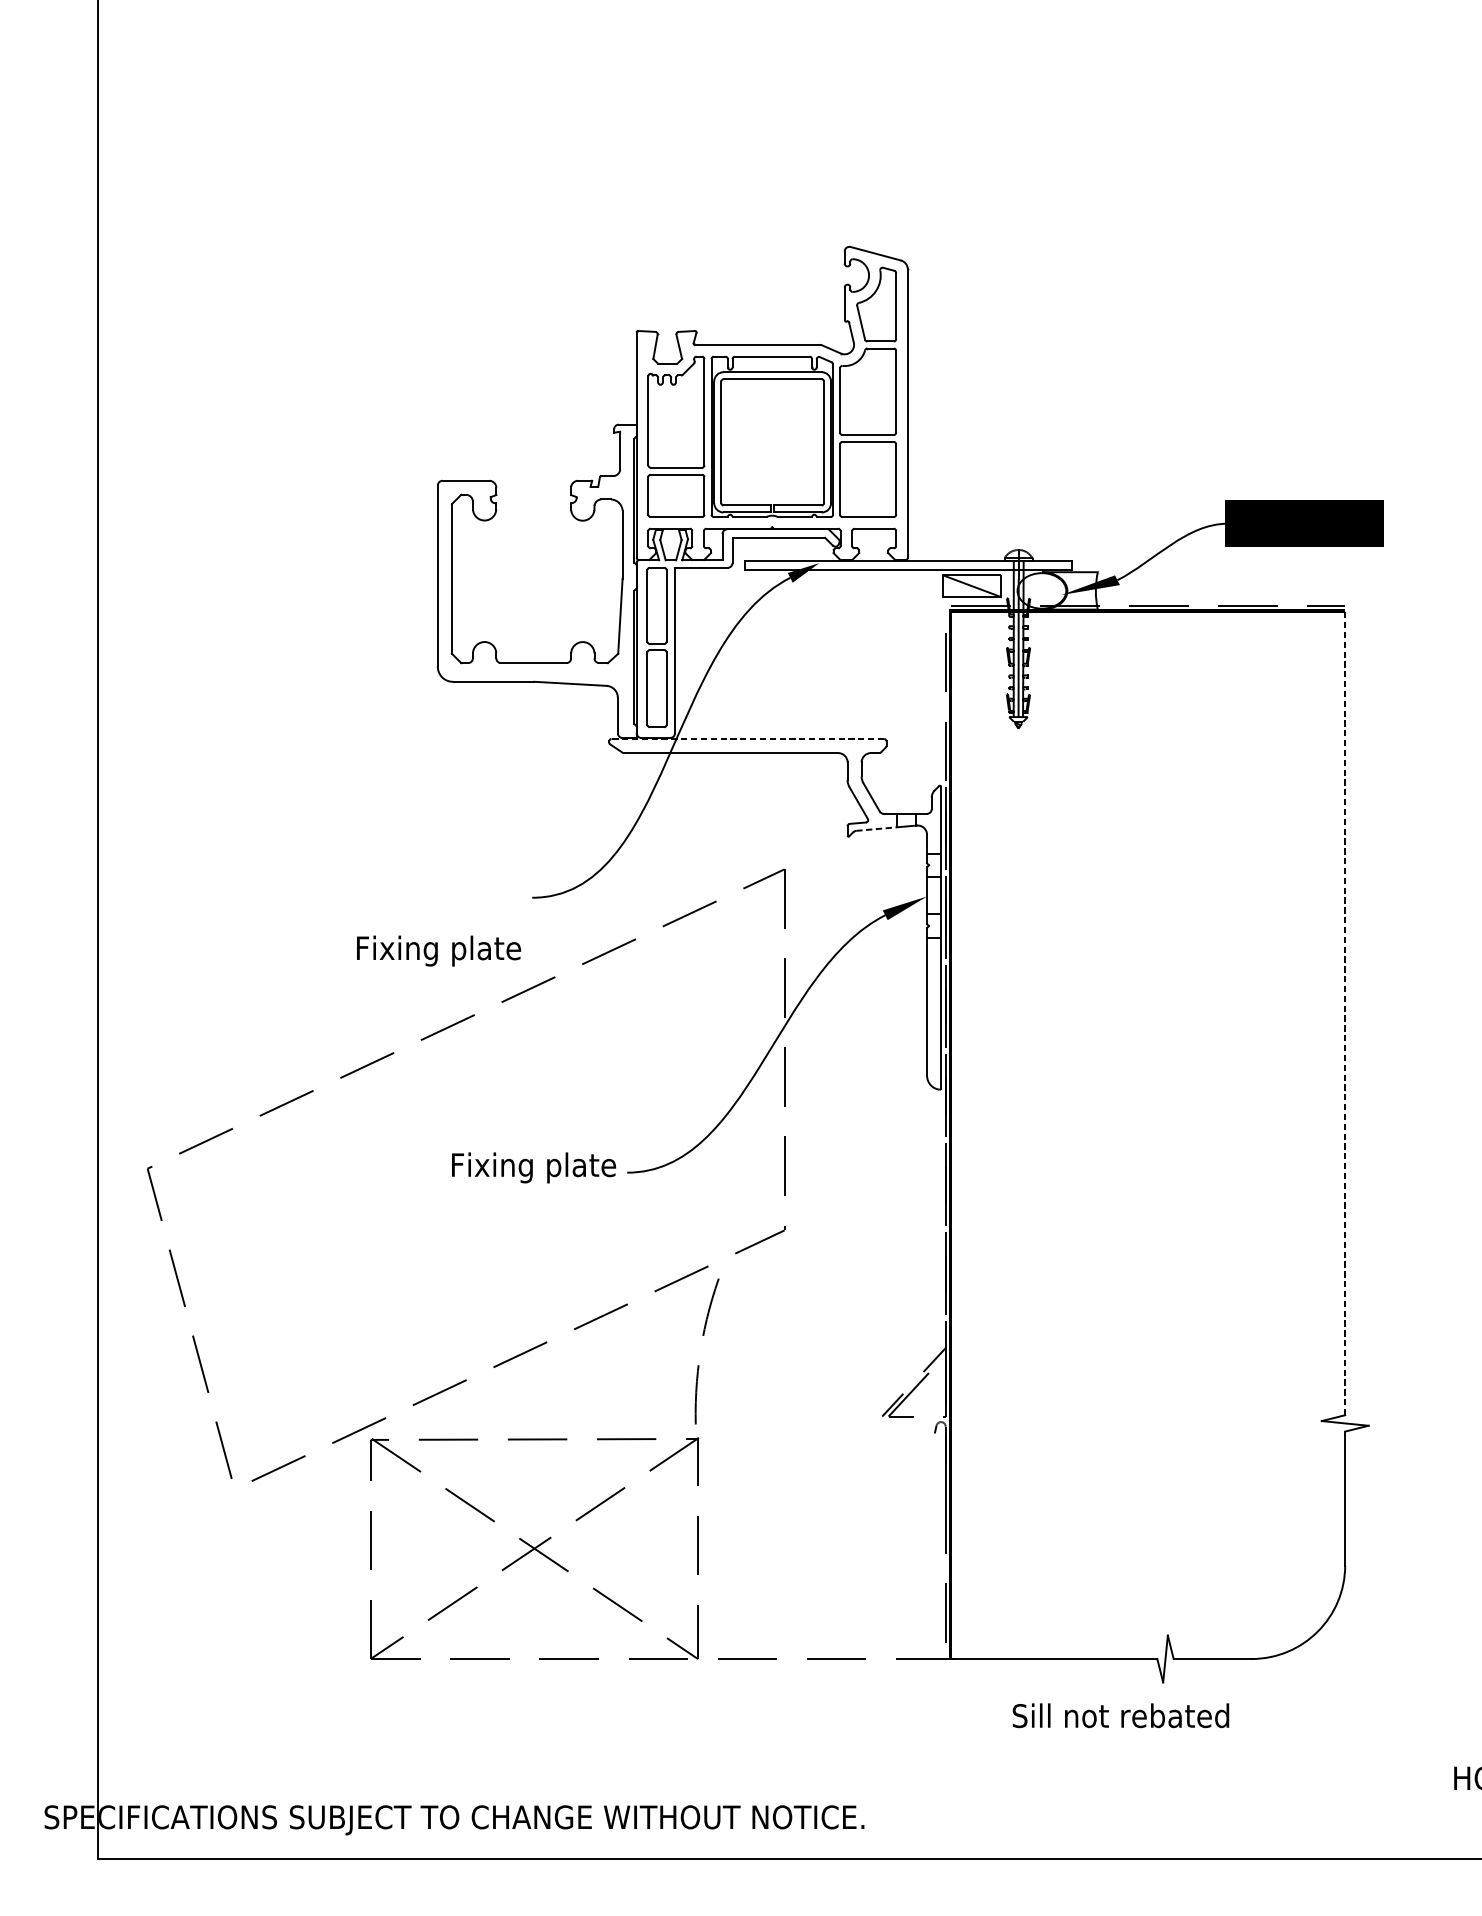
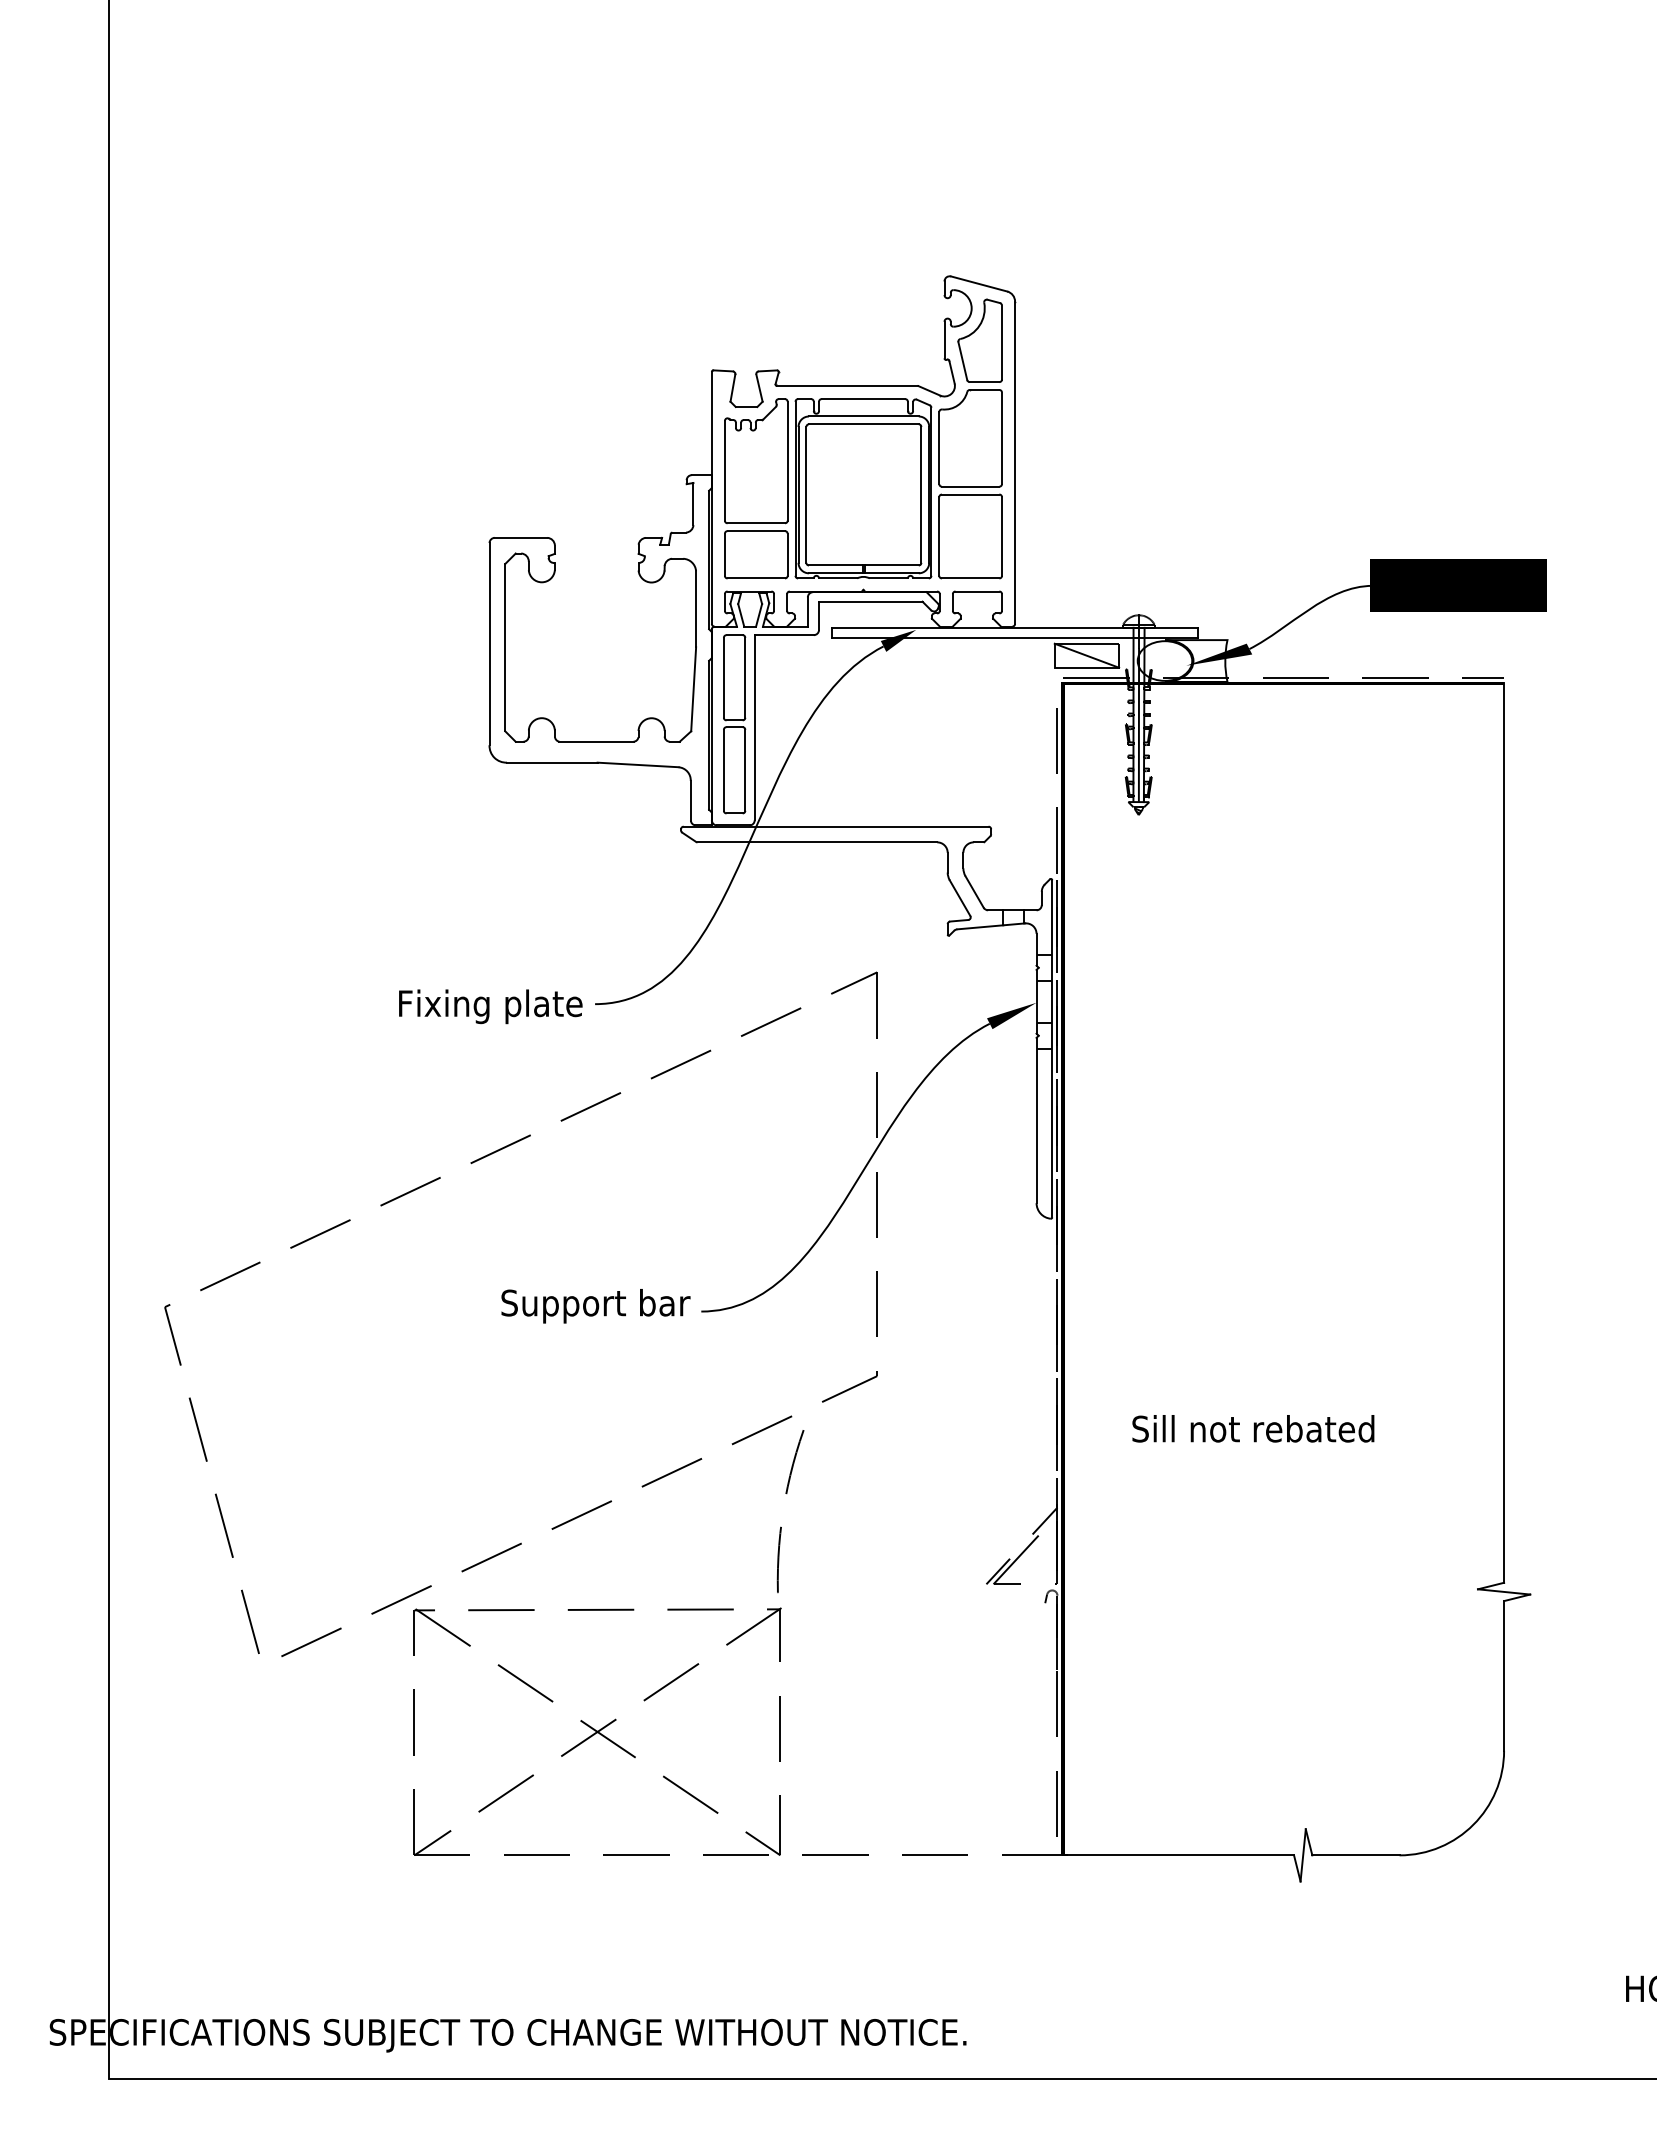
line: (747, 738) -> (835, 826), dashed -> solid
line: (876, 829) -> (980, 927), dashed -> solid
text: (438, 950) -> (490, 1006), moved
line: (1345, 1013) -> (1504, 1133), dashed -> solid
text: (532, 1168) -> (595, 1306), Fixing plate -> Support bar
text: (1121, 1715) -> (1253, 1428), moved

